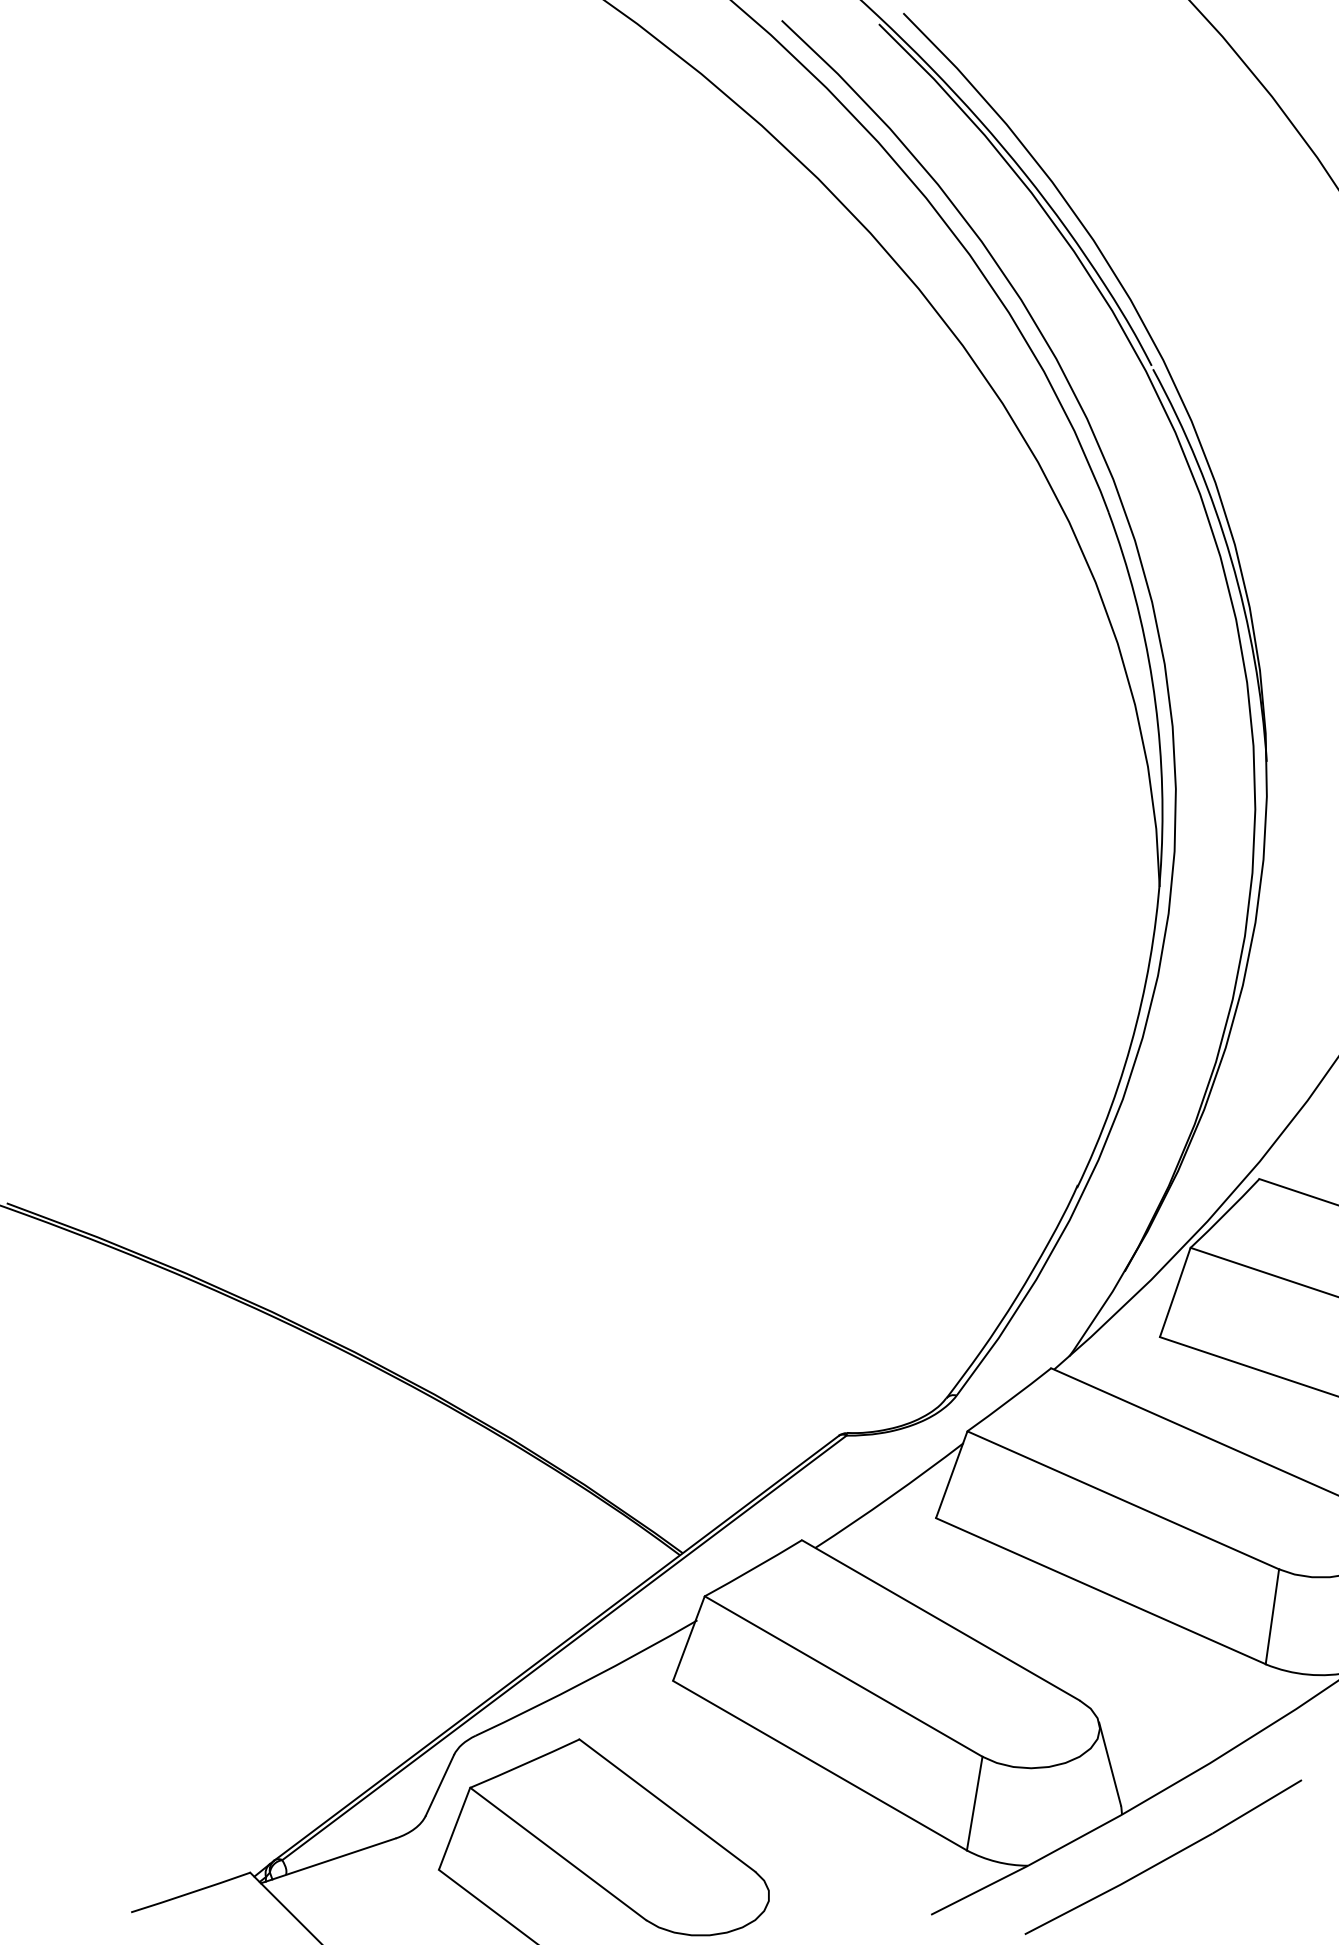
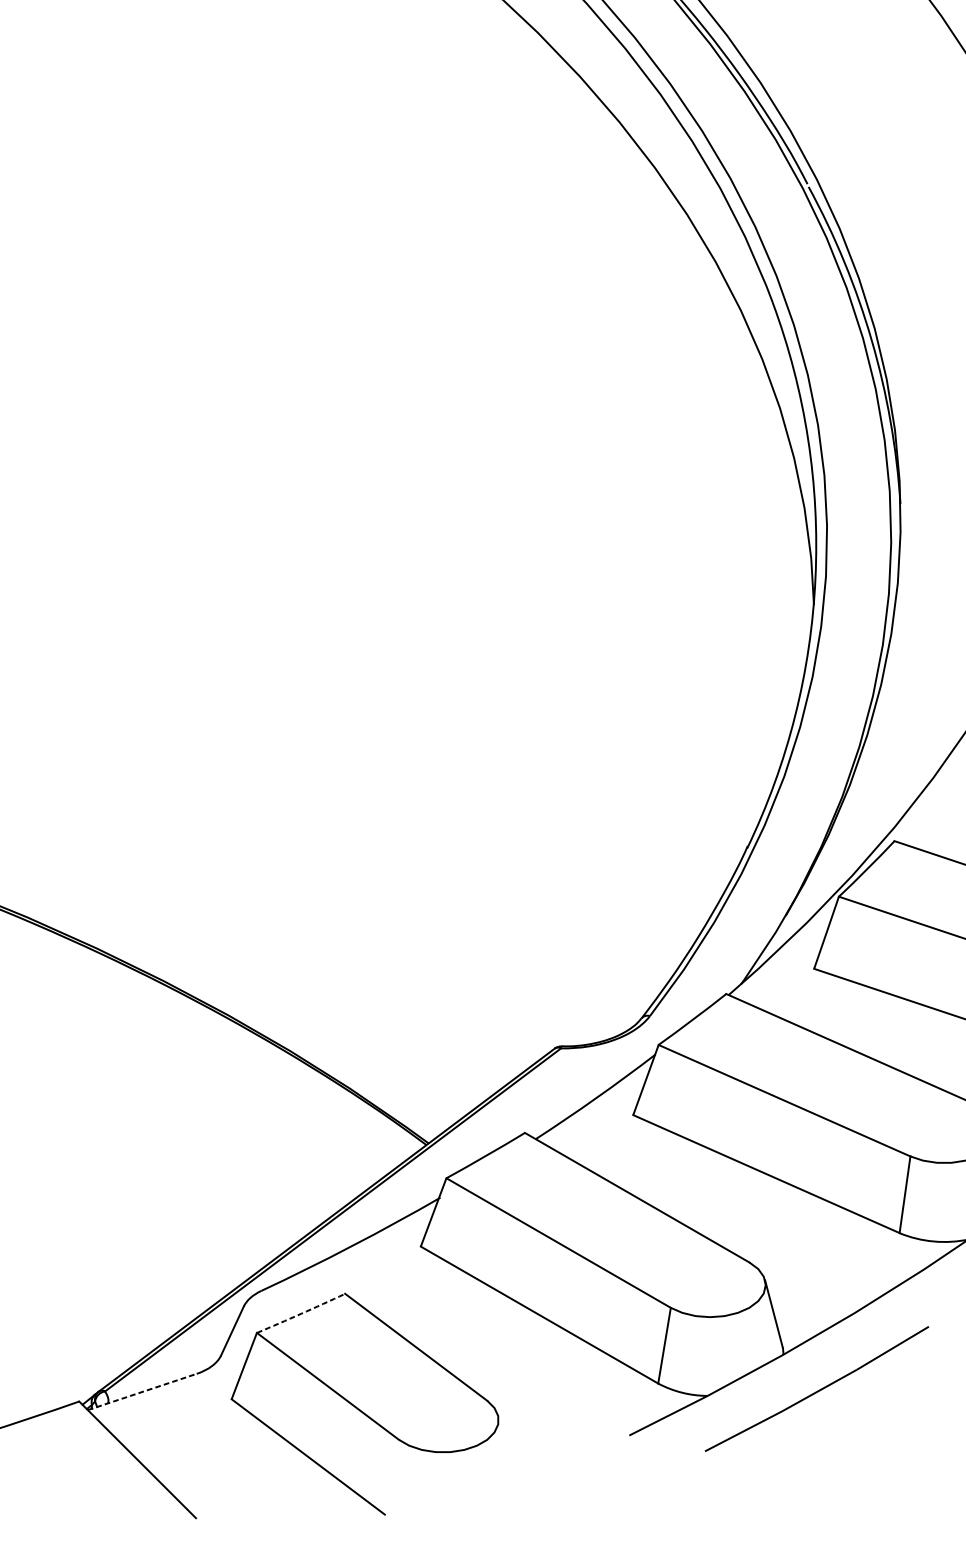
arc: (525, 1764) -> (301, 1314), solid -> dashed
line: (328, 1860) -> (142, 1391), solid -> dashed

